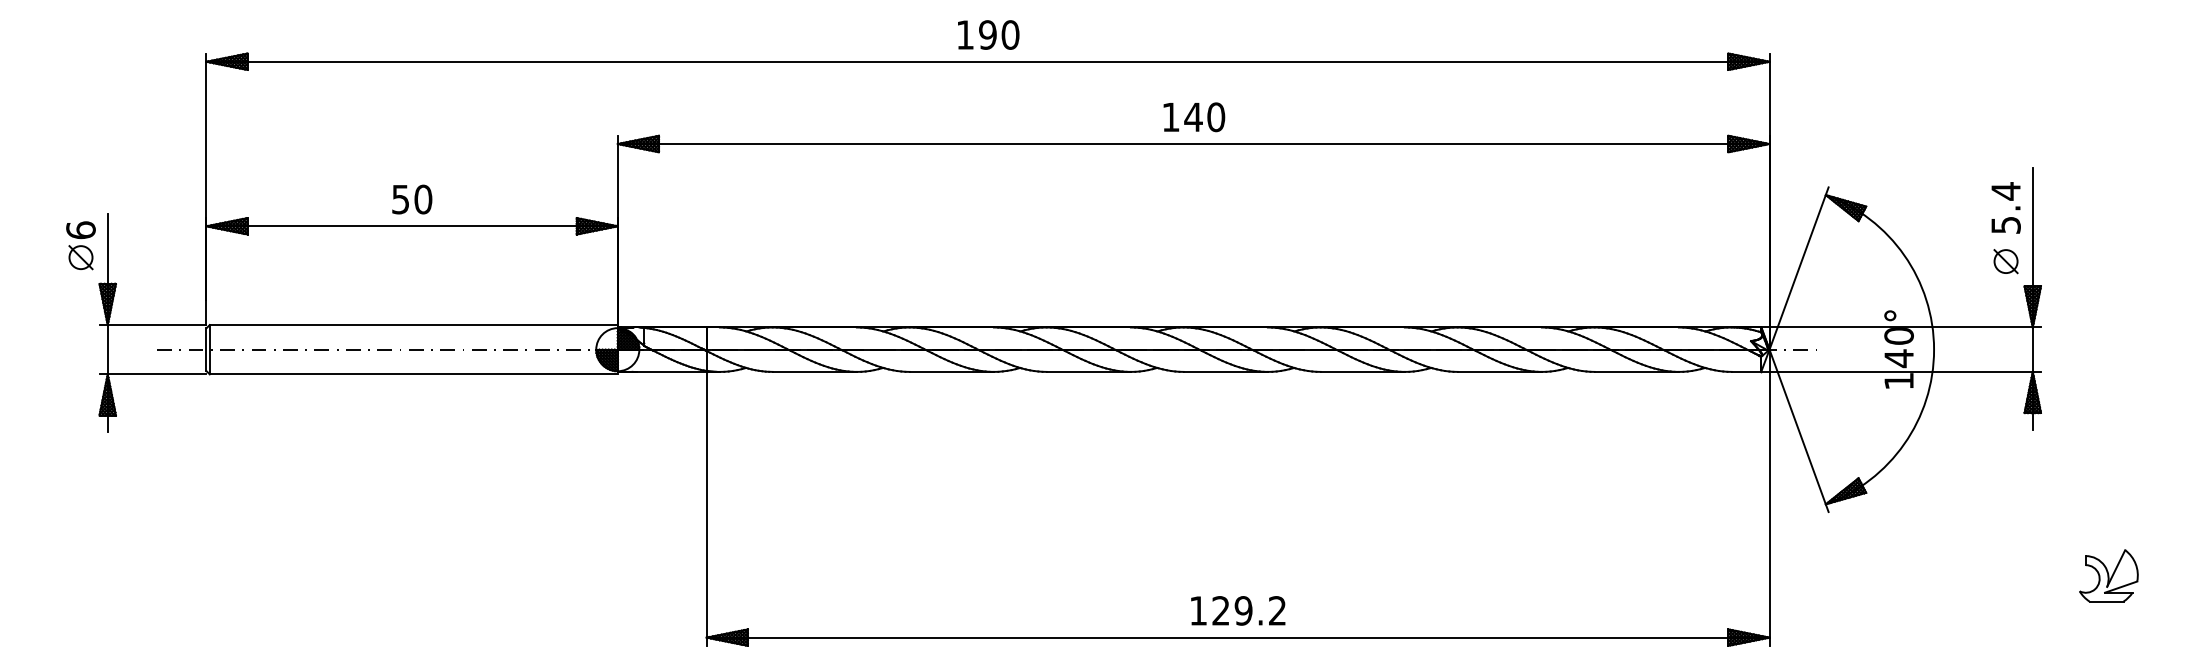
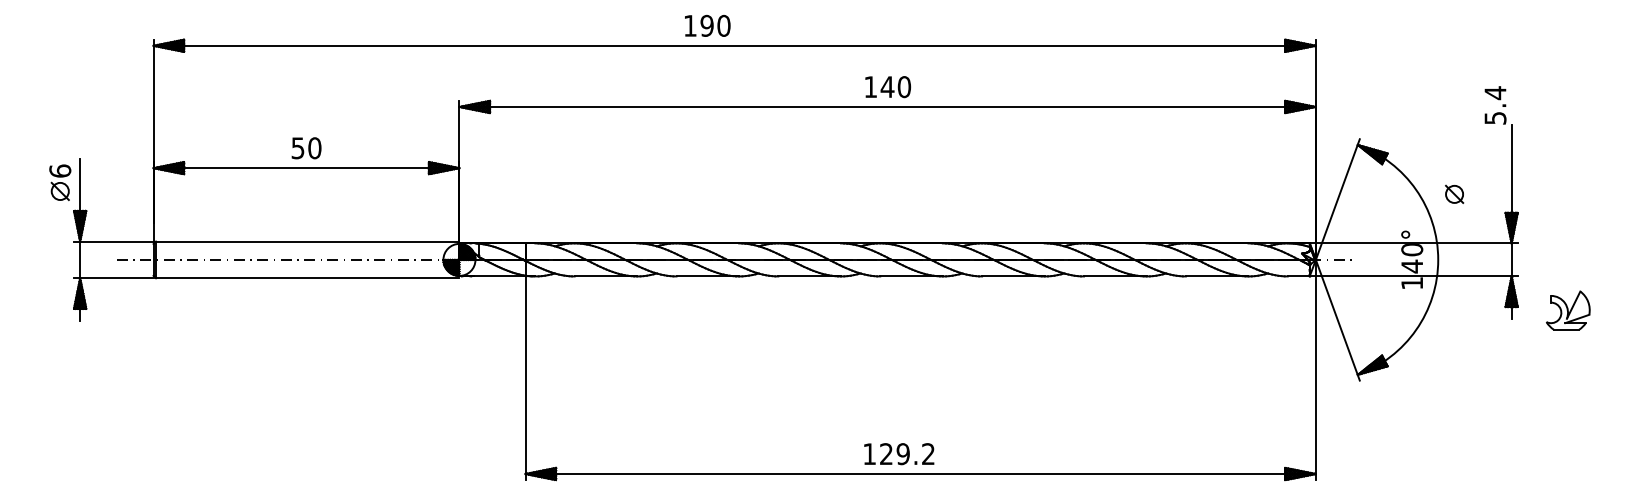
text: (988, 34) -> (707, 25), moved
text: (2005, 207) -> (1495, 105), moved
part: (2005, 261) -> (1454, 194), moved
part: (2108, 575) -> (1567, 310), moved
text: (1238, 610) -> (899, 453), moved

